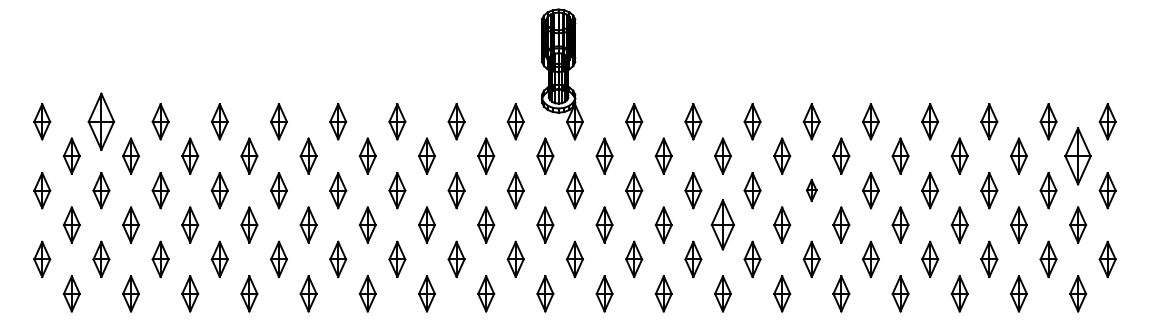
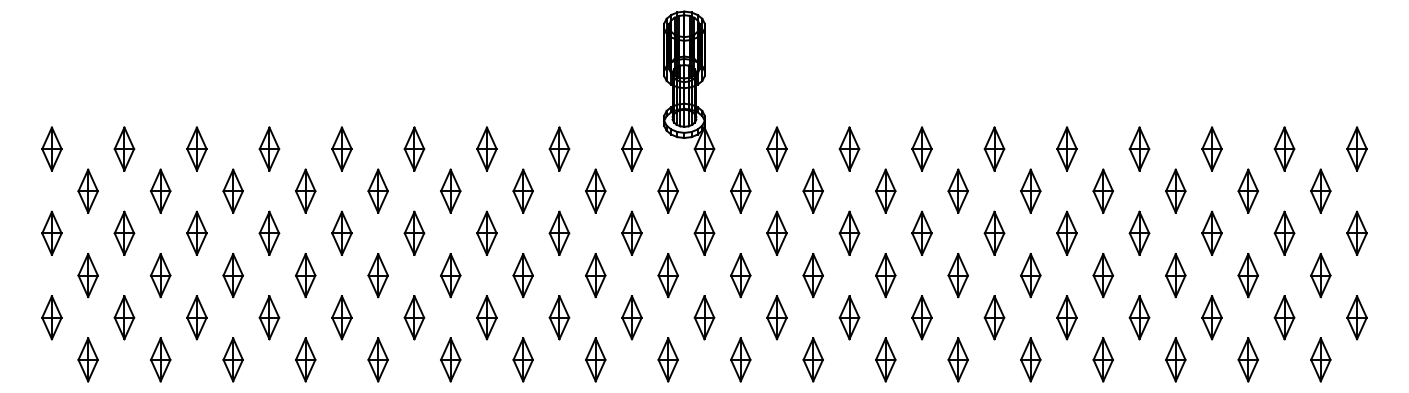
part: (101, 121) -> (124, 148), size x0.62
part: (1077, 155) -> (1320, 190), size x0.62
part: (811, 189) -> (994, 232), size x1.67
part: (722, 224) -> (885, 275), size x0.71

